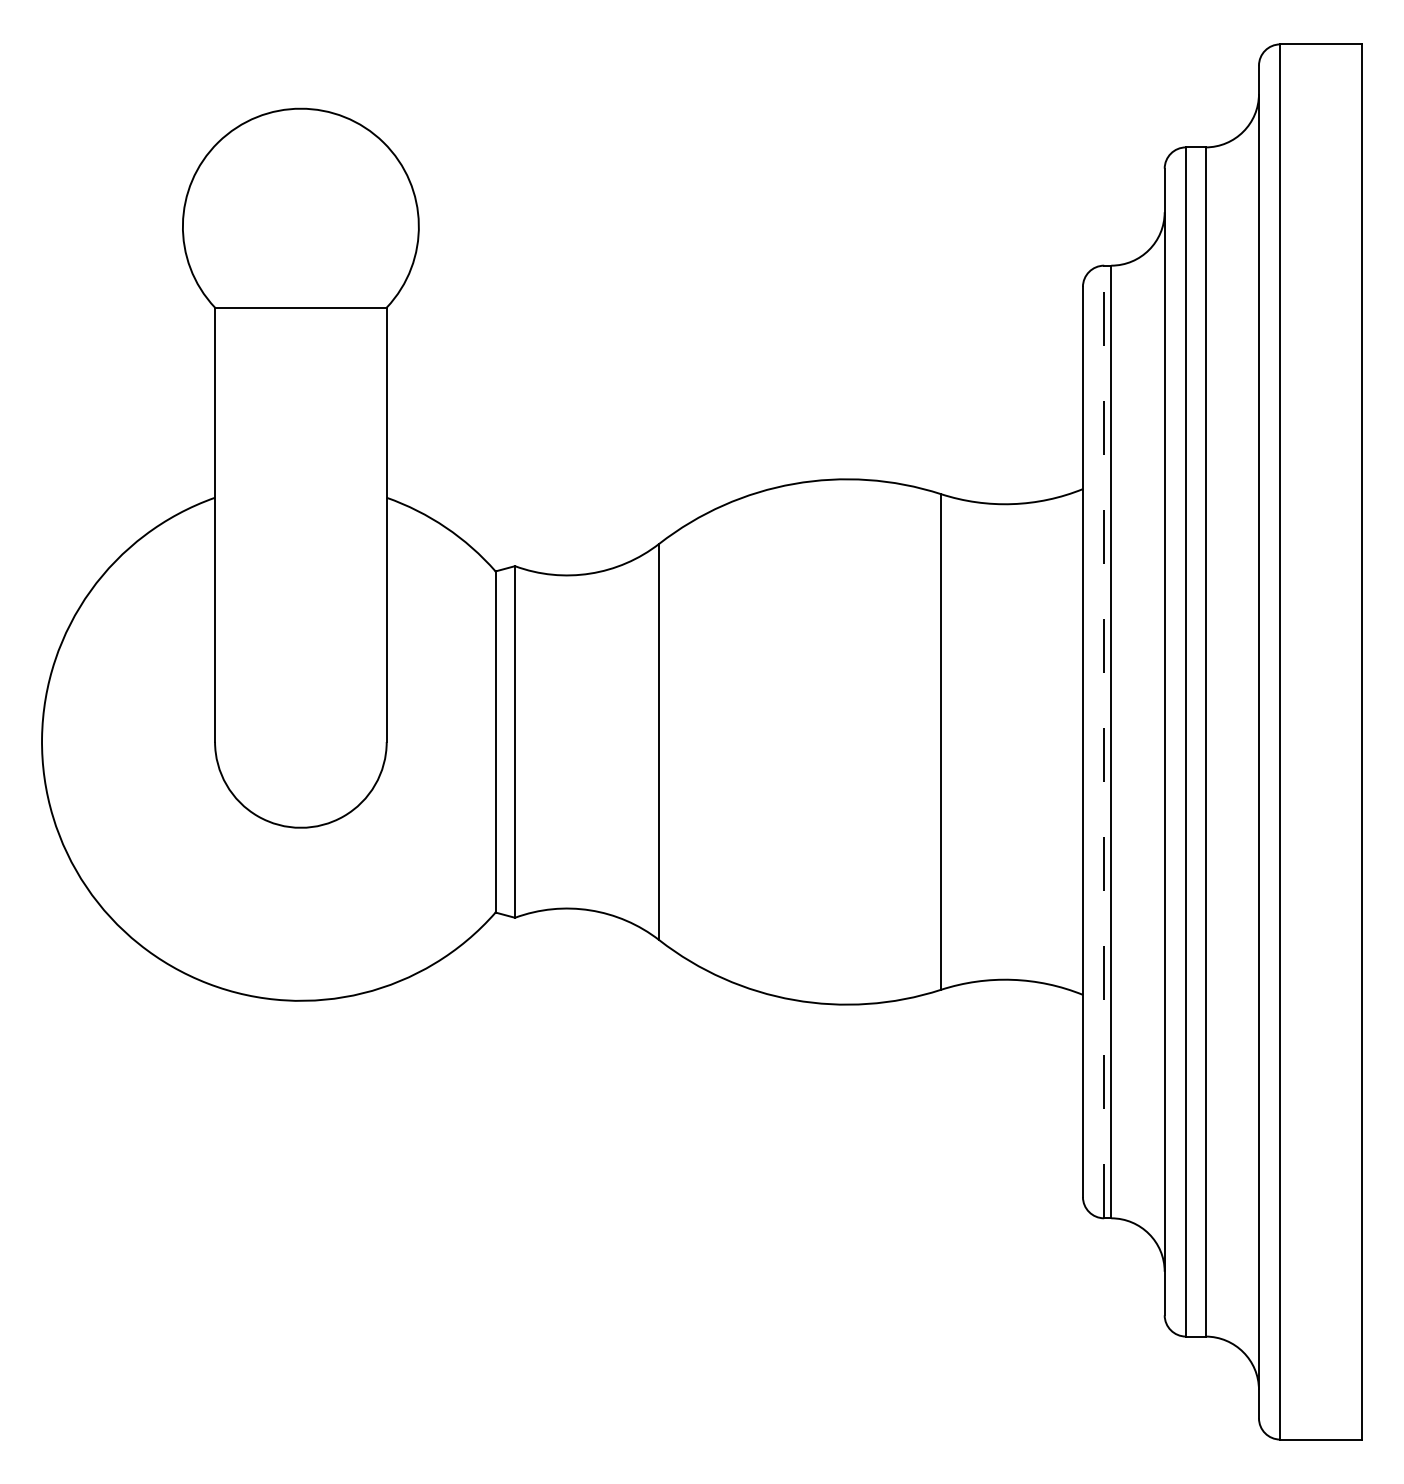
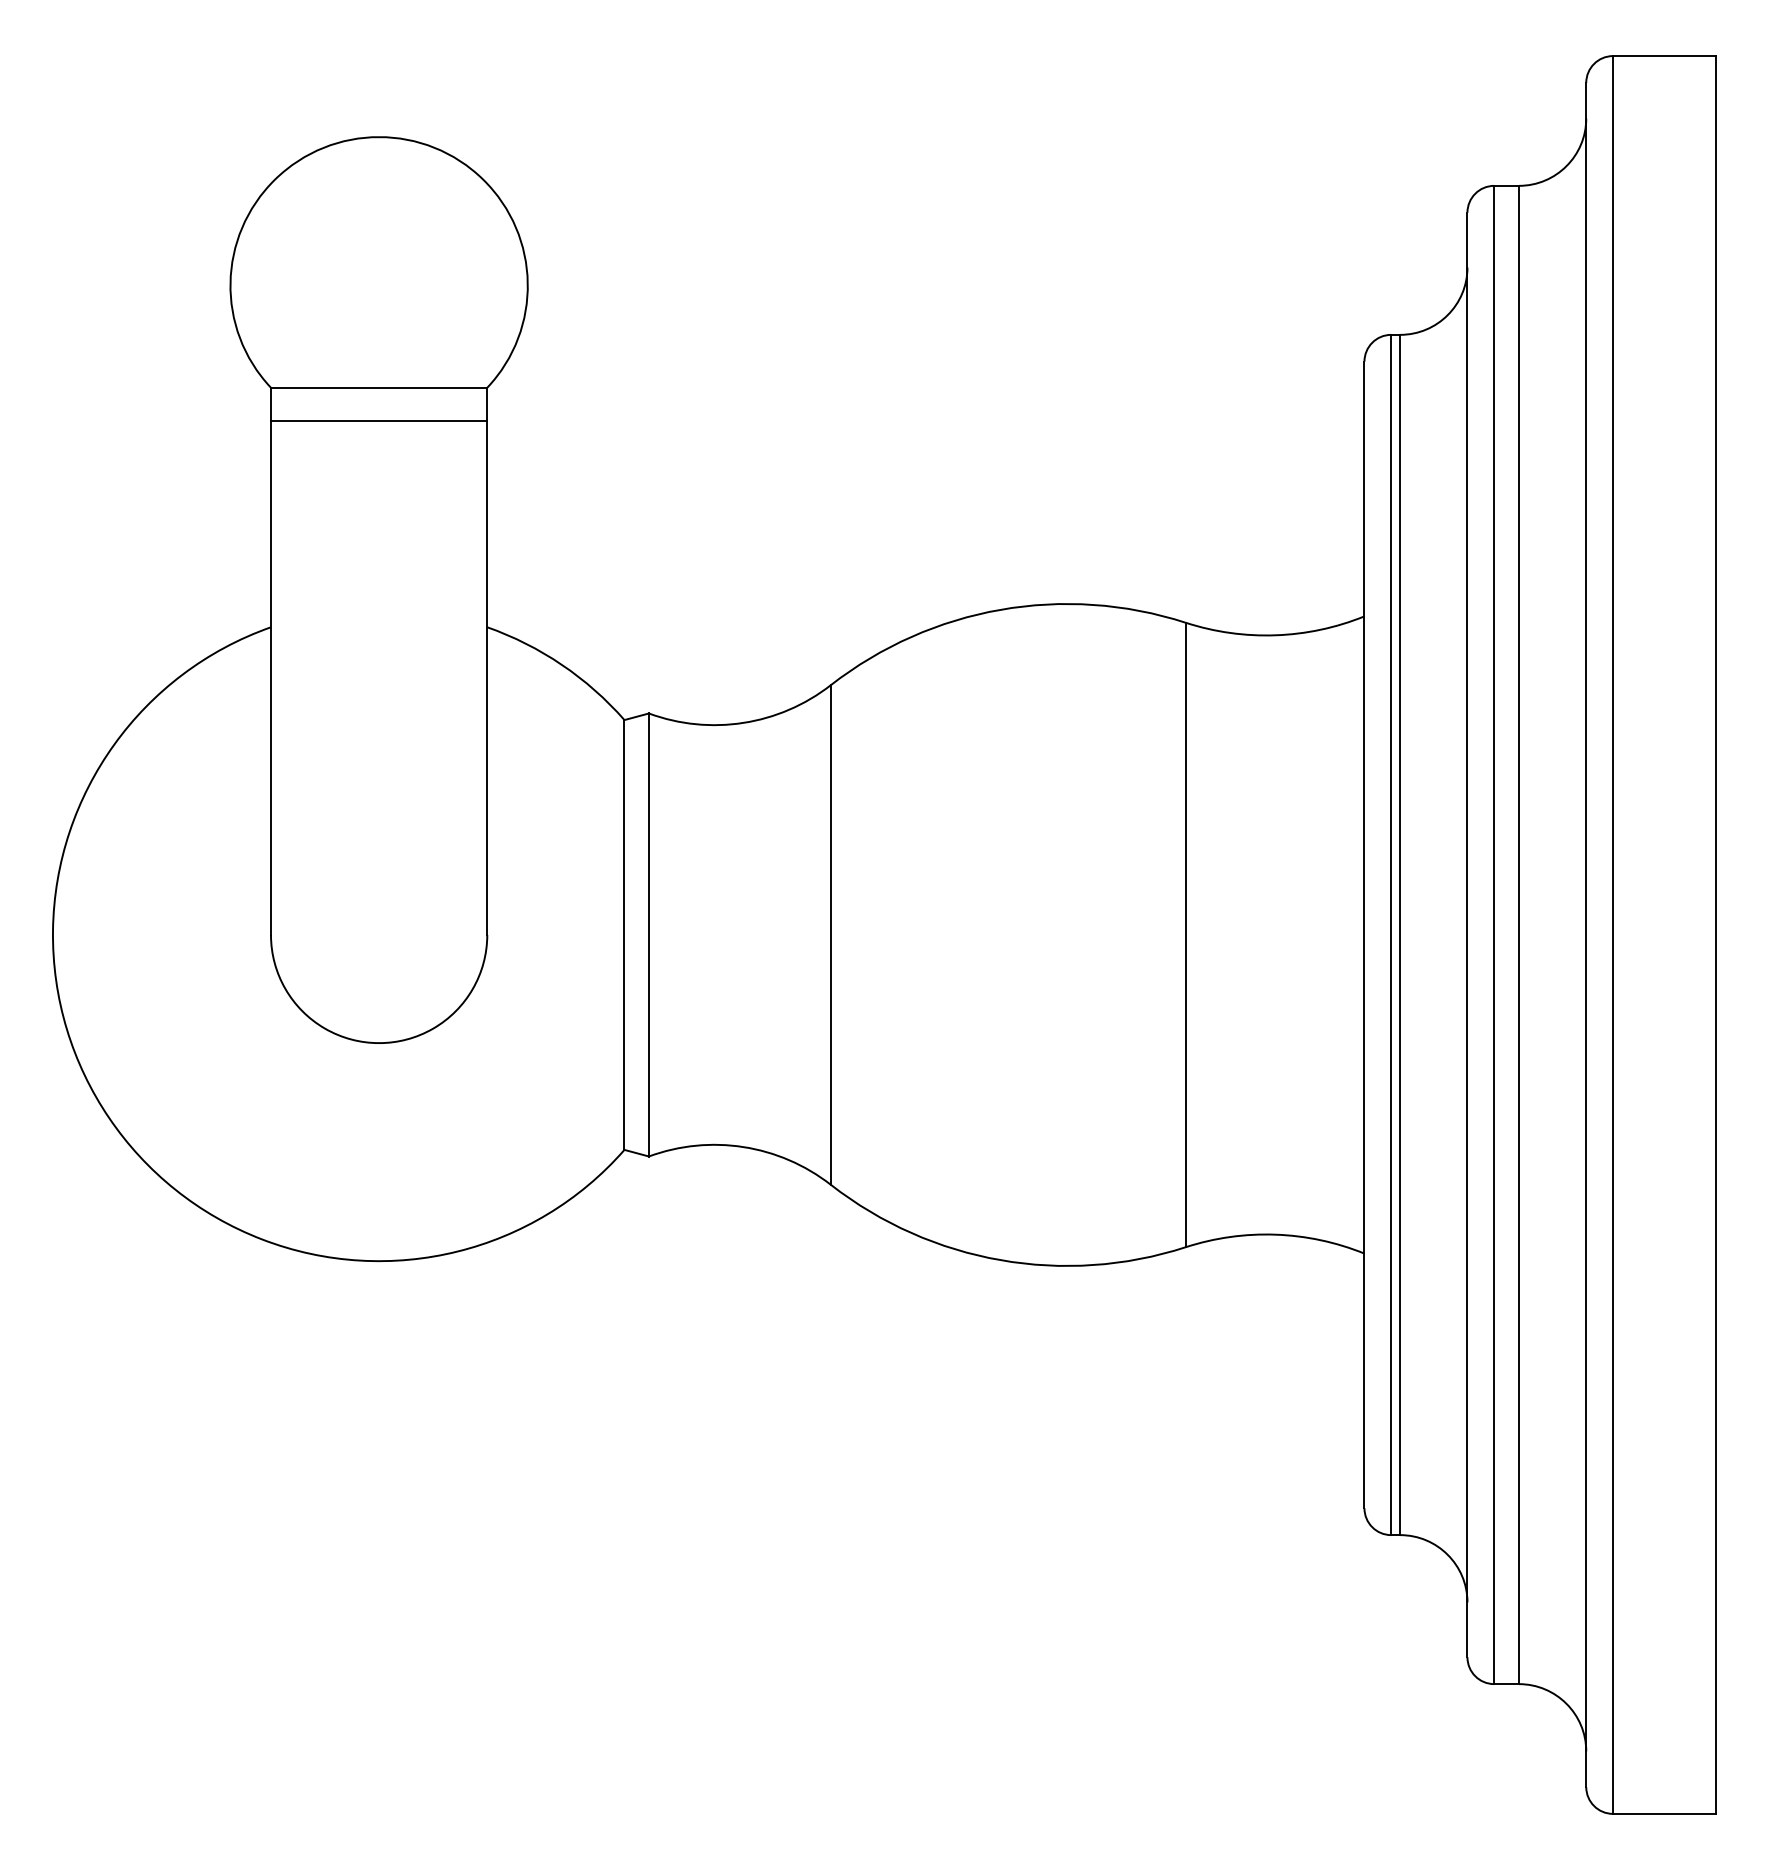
line: (300, 334) -> (378, 421), added
line: (1104, 741) -> (1391, 934), dashed -> solid

